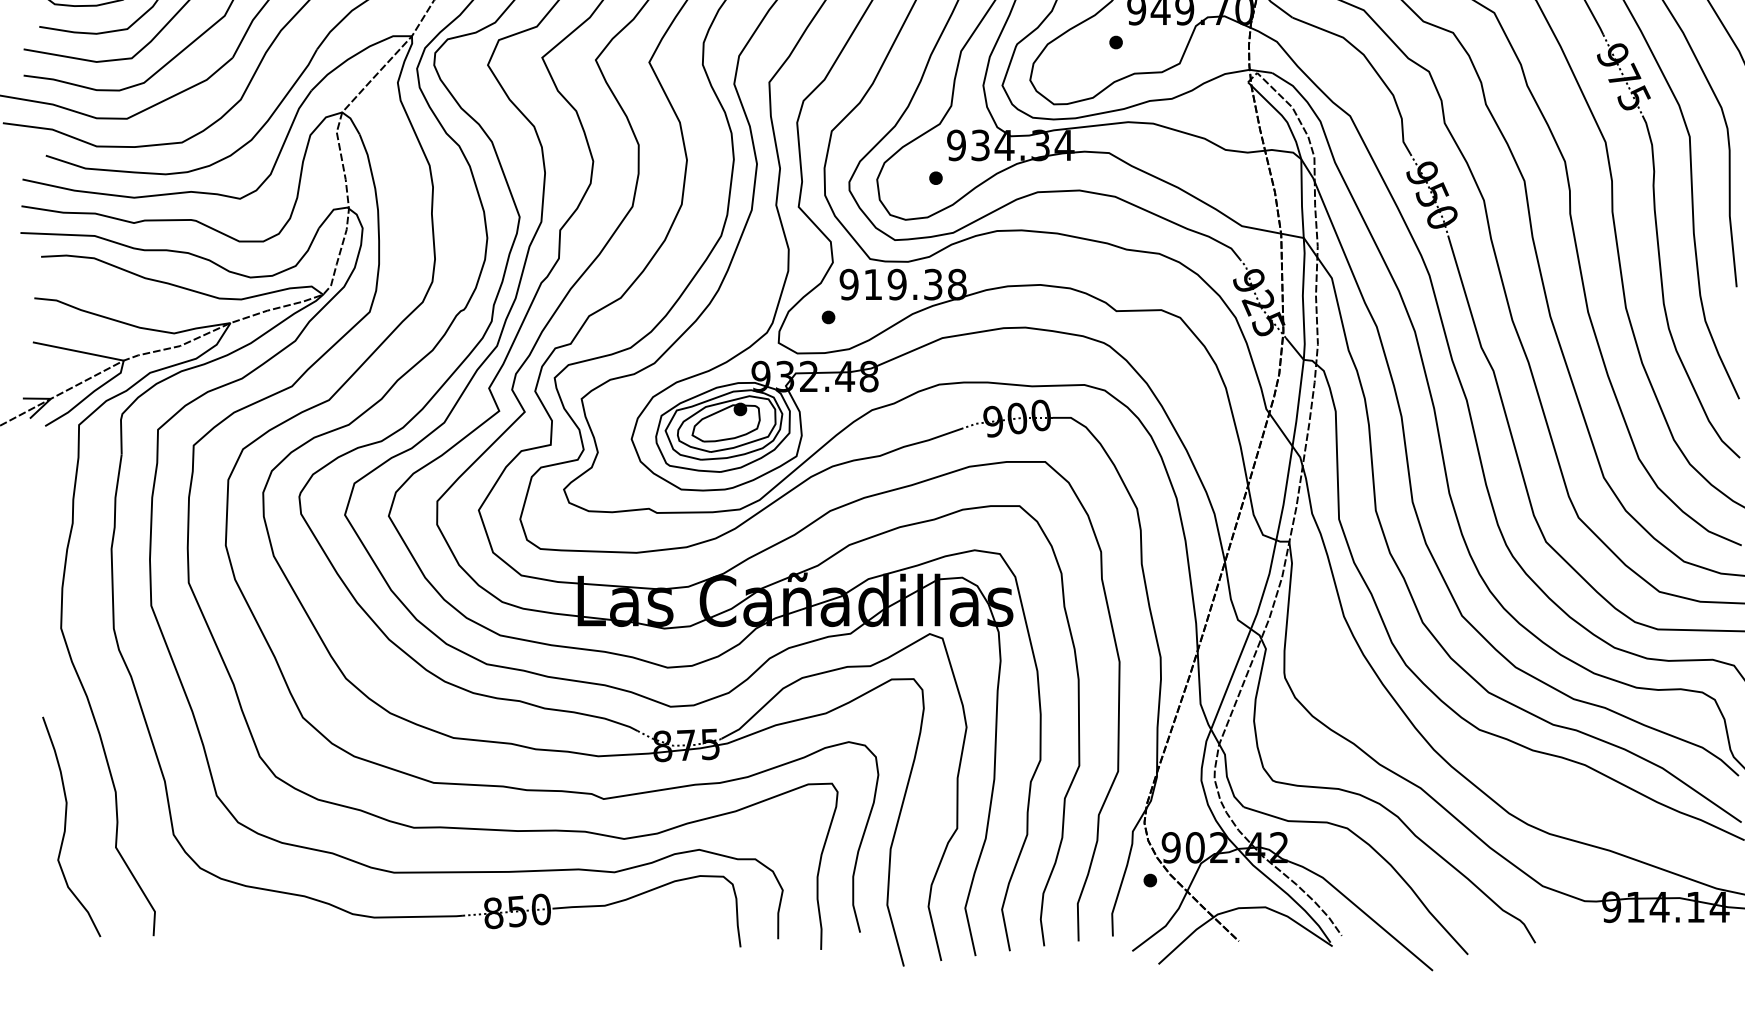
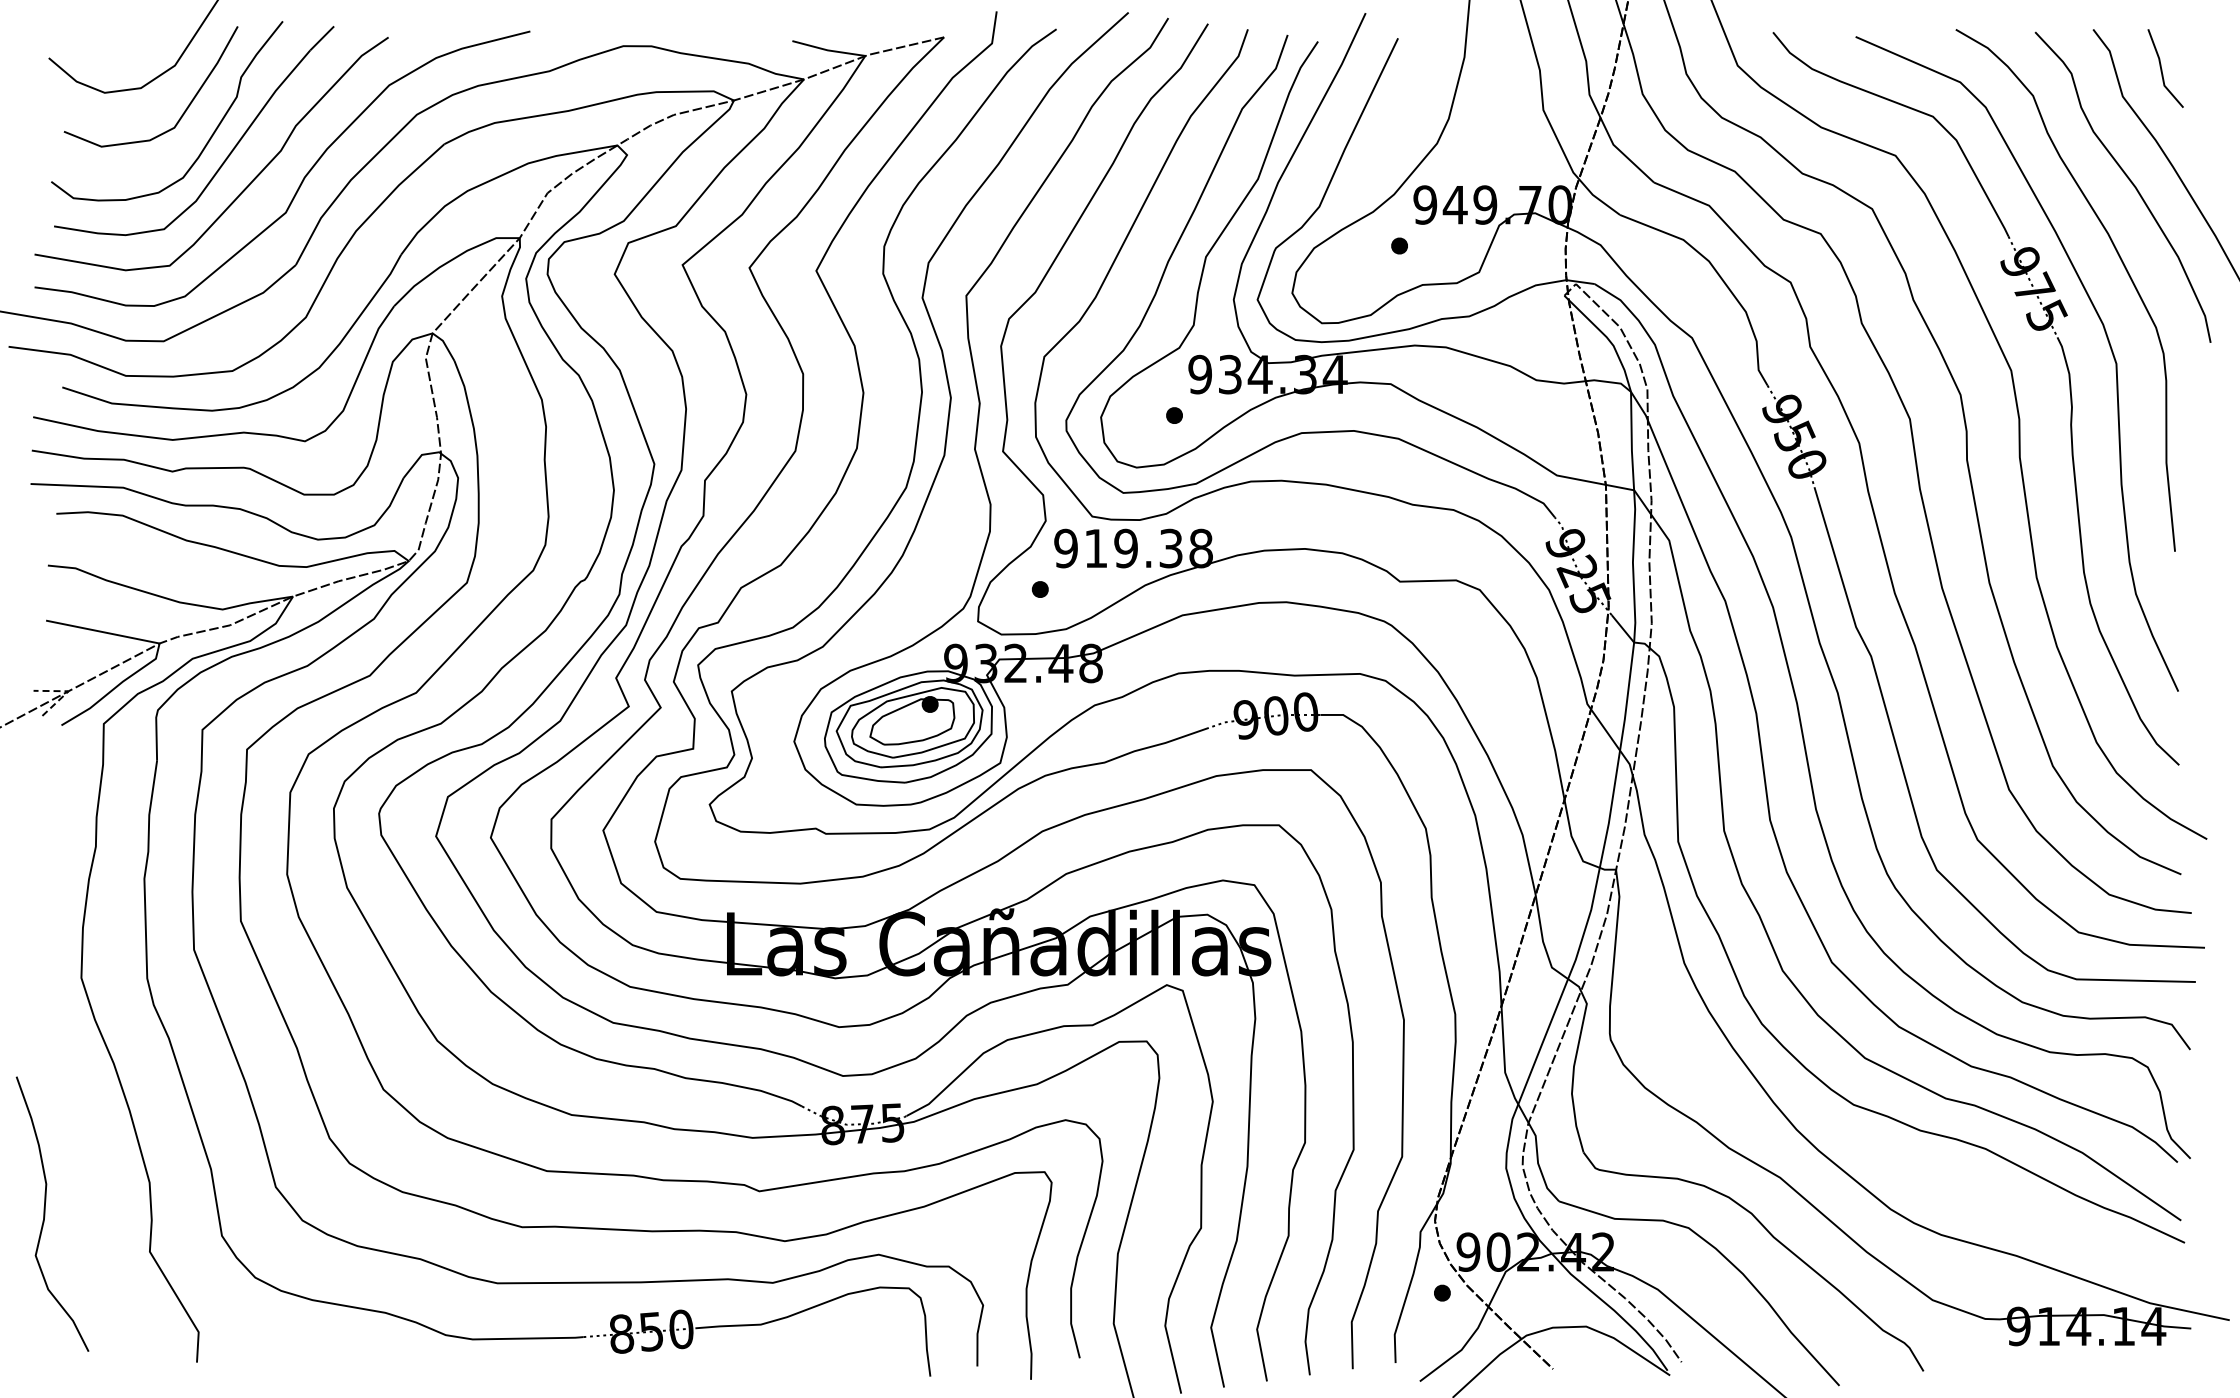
line: (50, 399) -> (68, 691), solid -> dashed
curve: (66, 826) -> (45, 1213), moved

